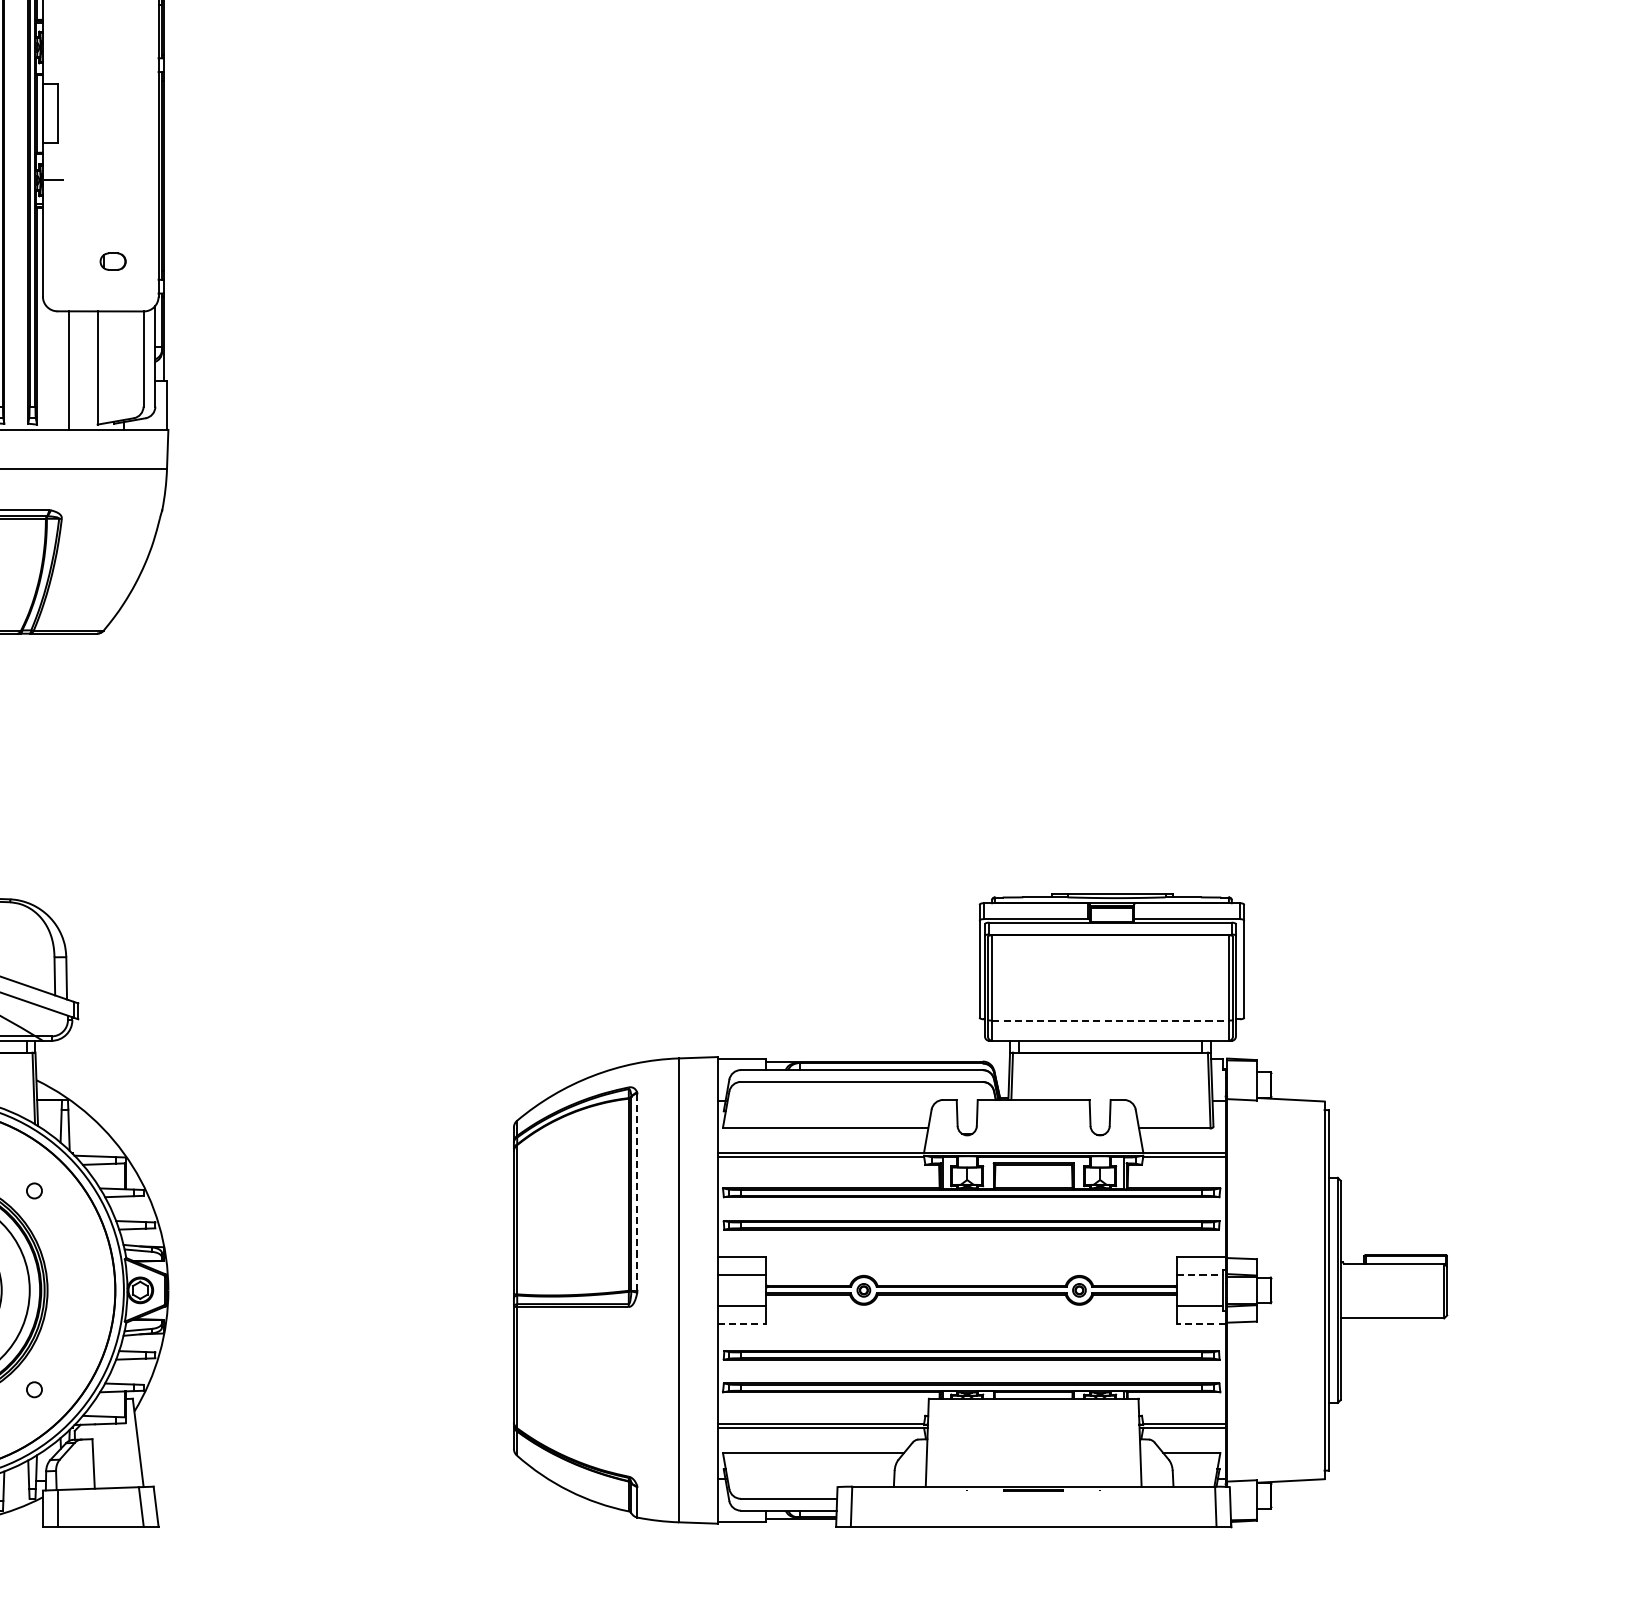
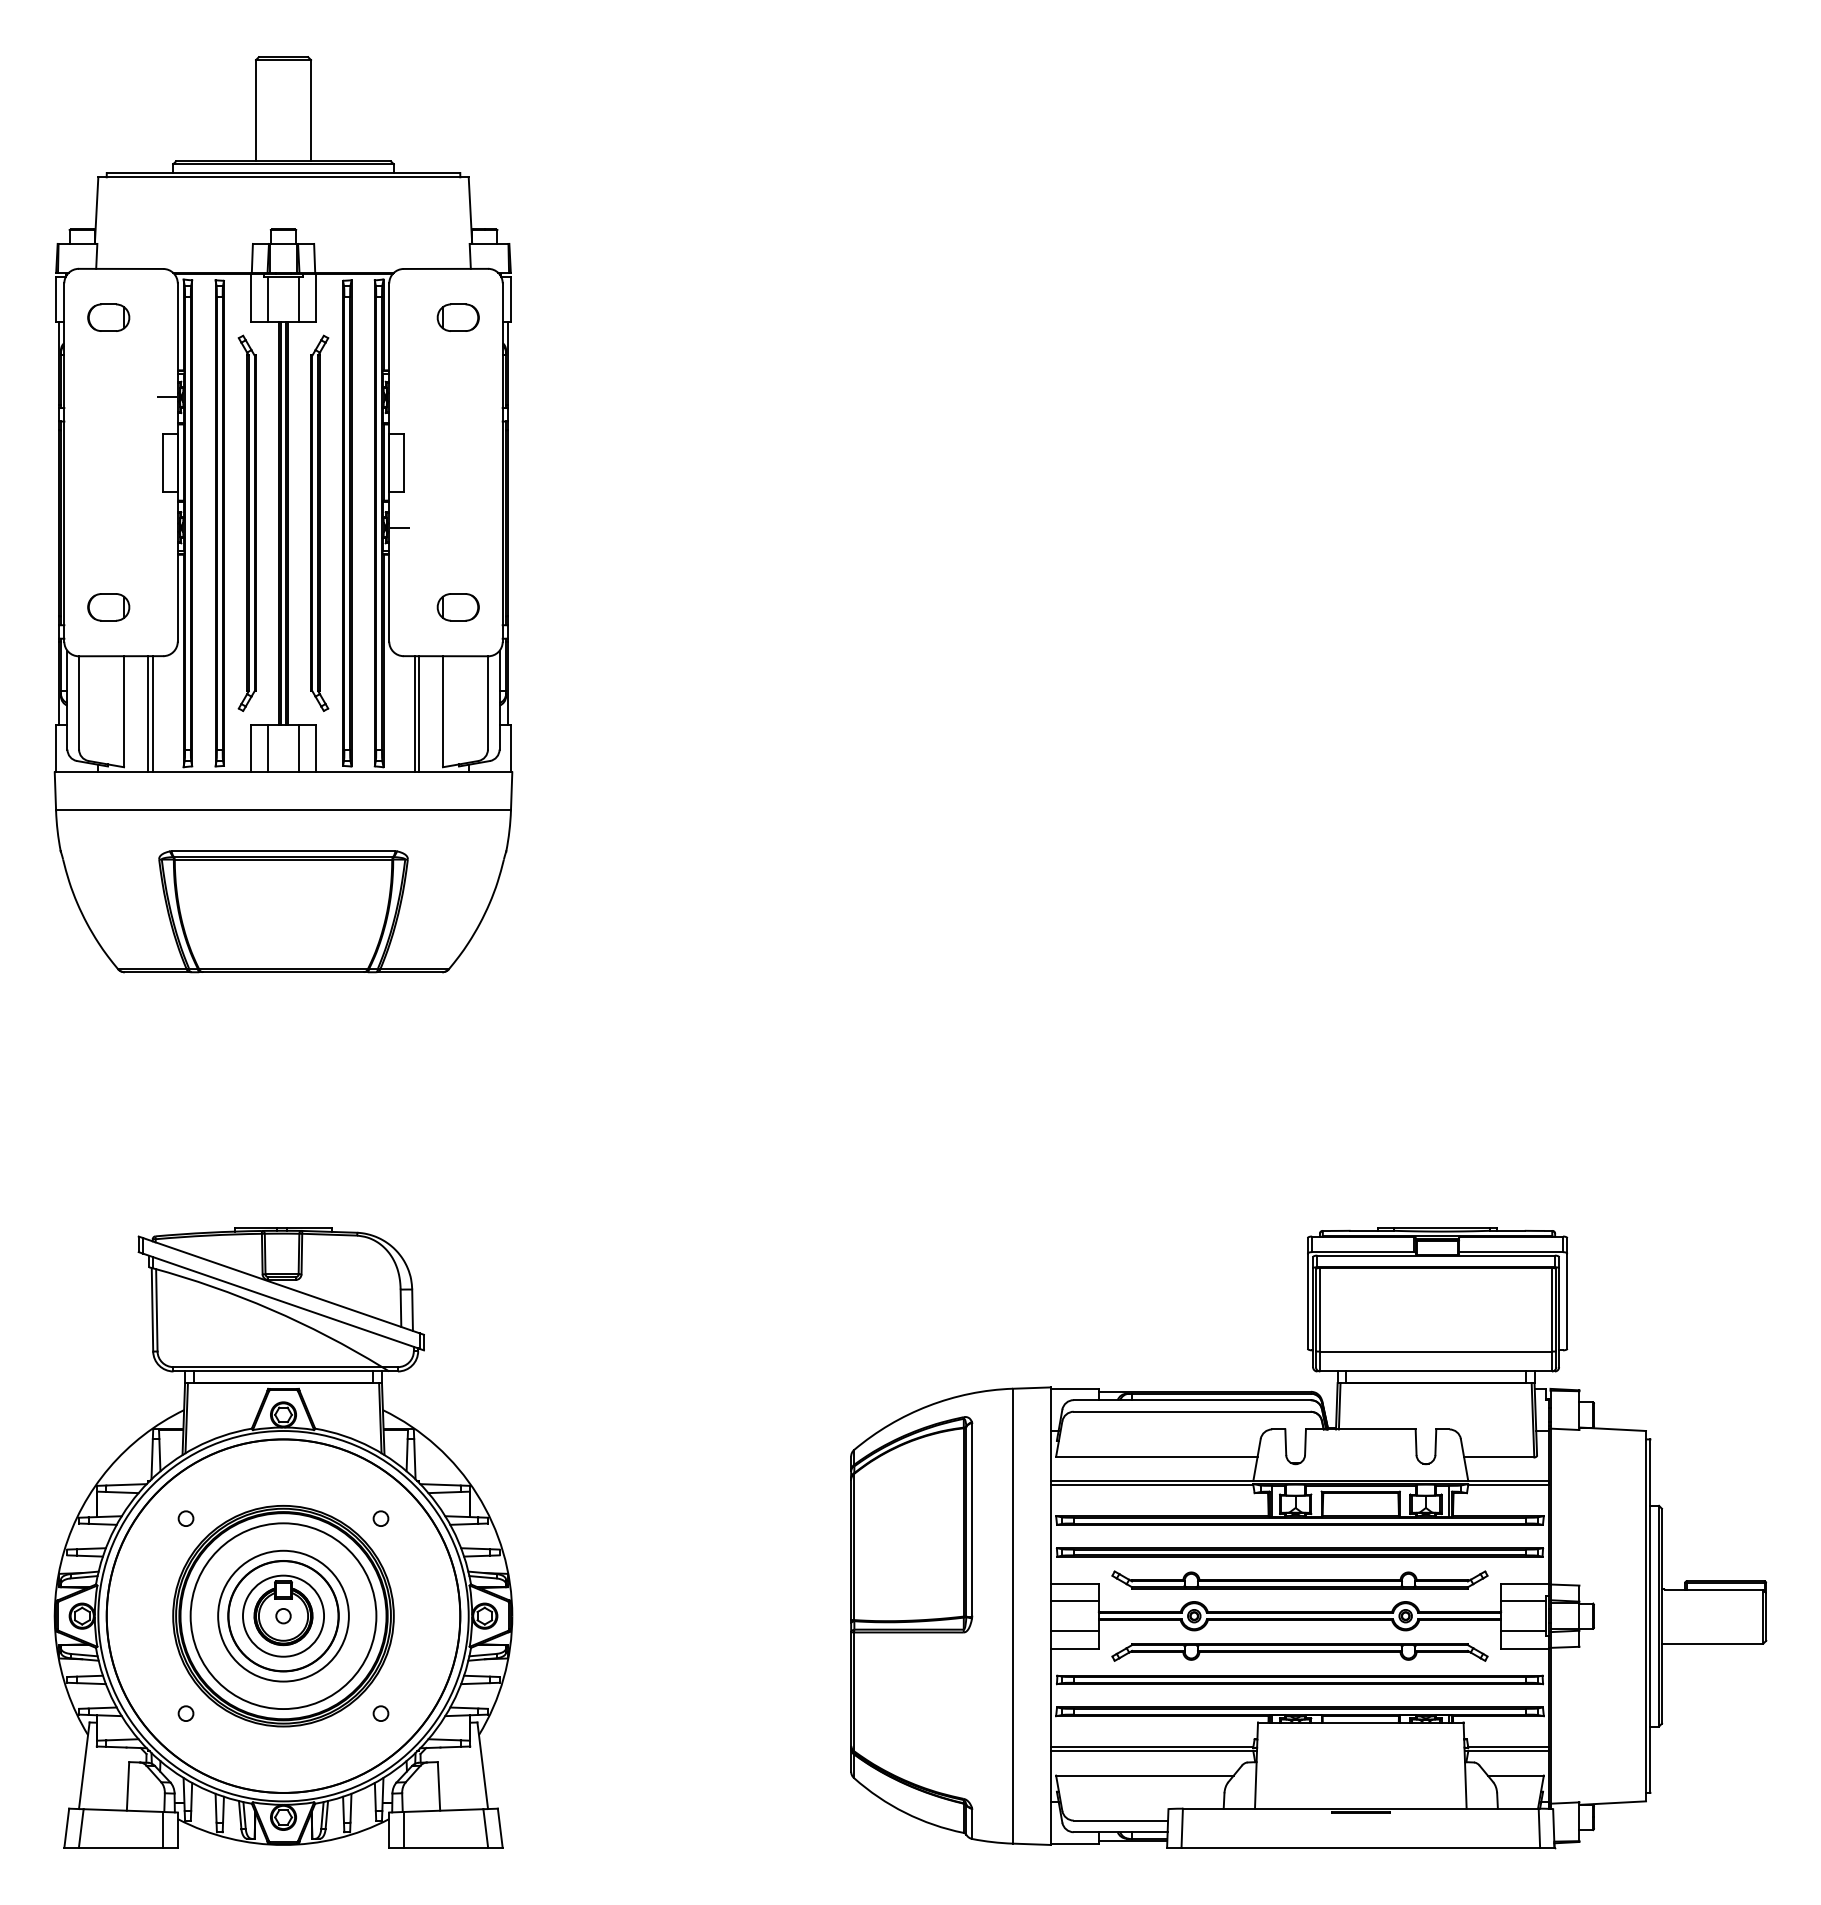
part: (112, 261) -> (457, 607), size x1.67
line: (72, 370) -> (418, 714), added
line: (1110, 1020) -> (1436, 1351), dashed -> solid
line: (637, 1191) -> (972, 1519), dashed -> solid
part: (971, 1252) -> (1299, 1579), added
line: (1200, 1274) -> (1524, 1600), dashed -> solid
line: (741, 1323) -> (1074, 1648), dashed -> solid
line: (1201, 1323) -> (1525, 1648), dashed -> solid
part: (971, 1327) -> (1299, 1652), added

